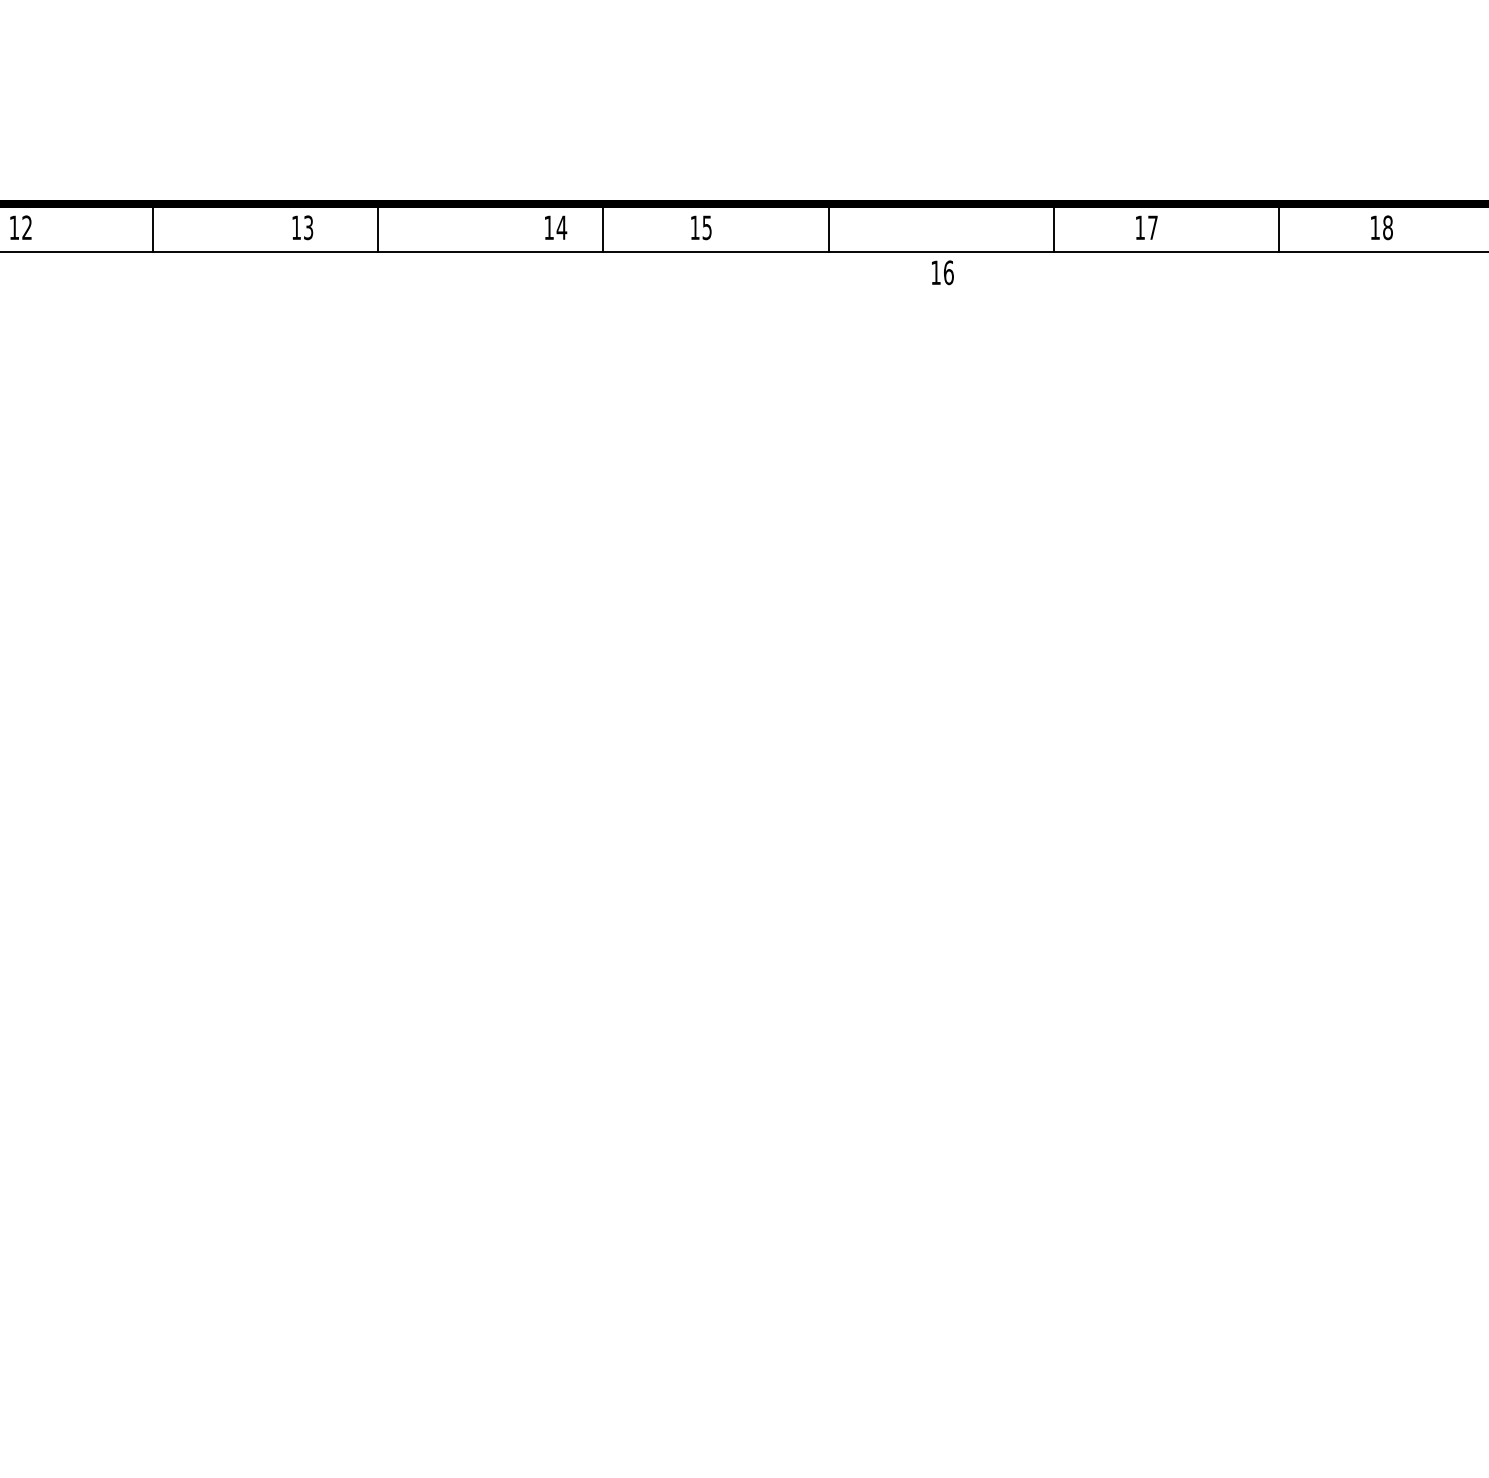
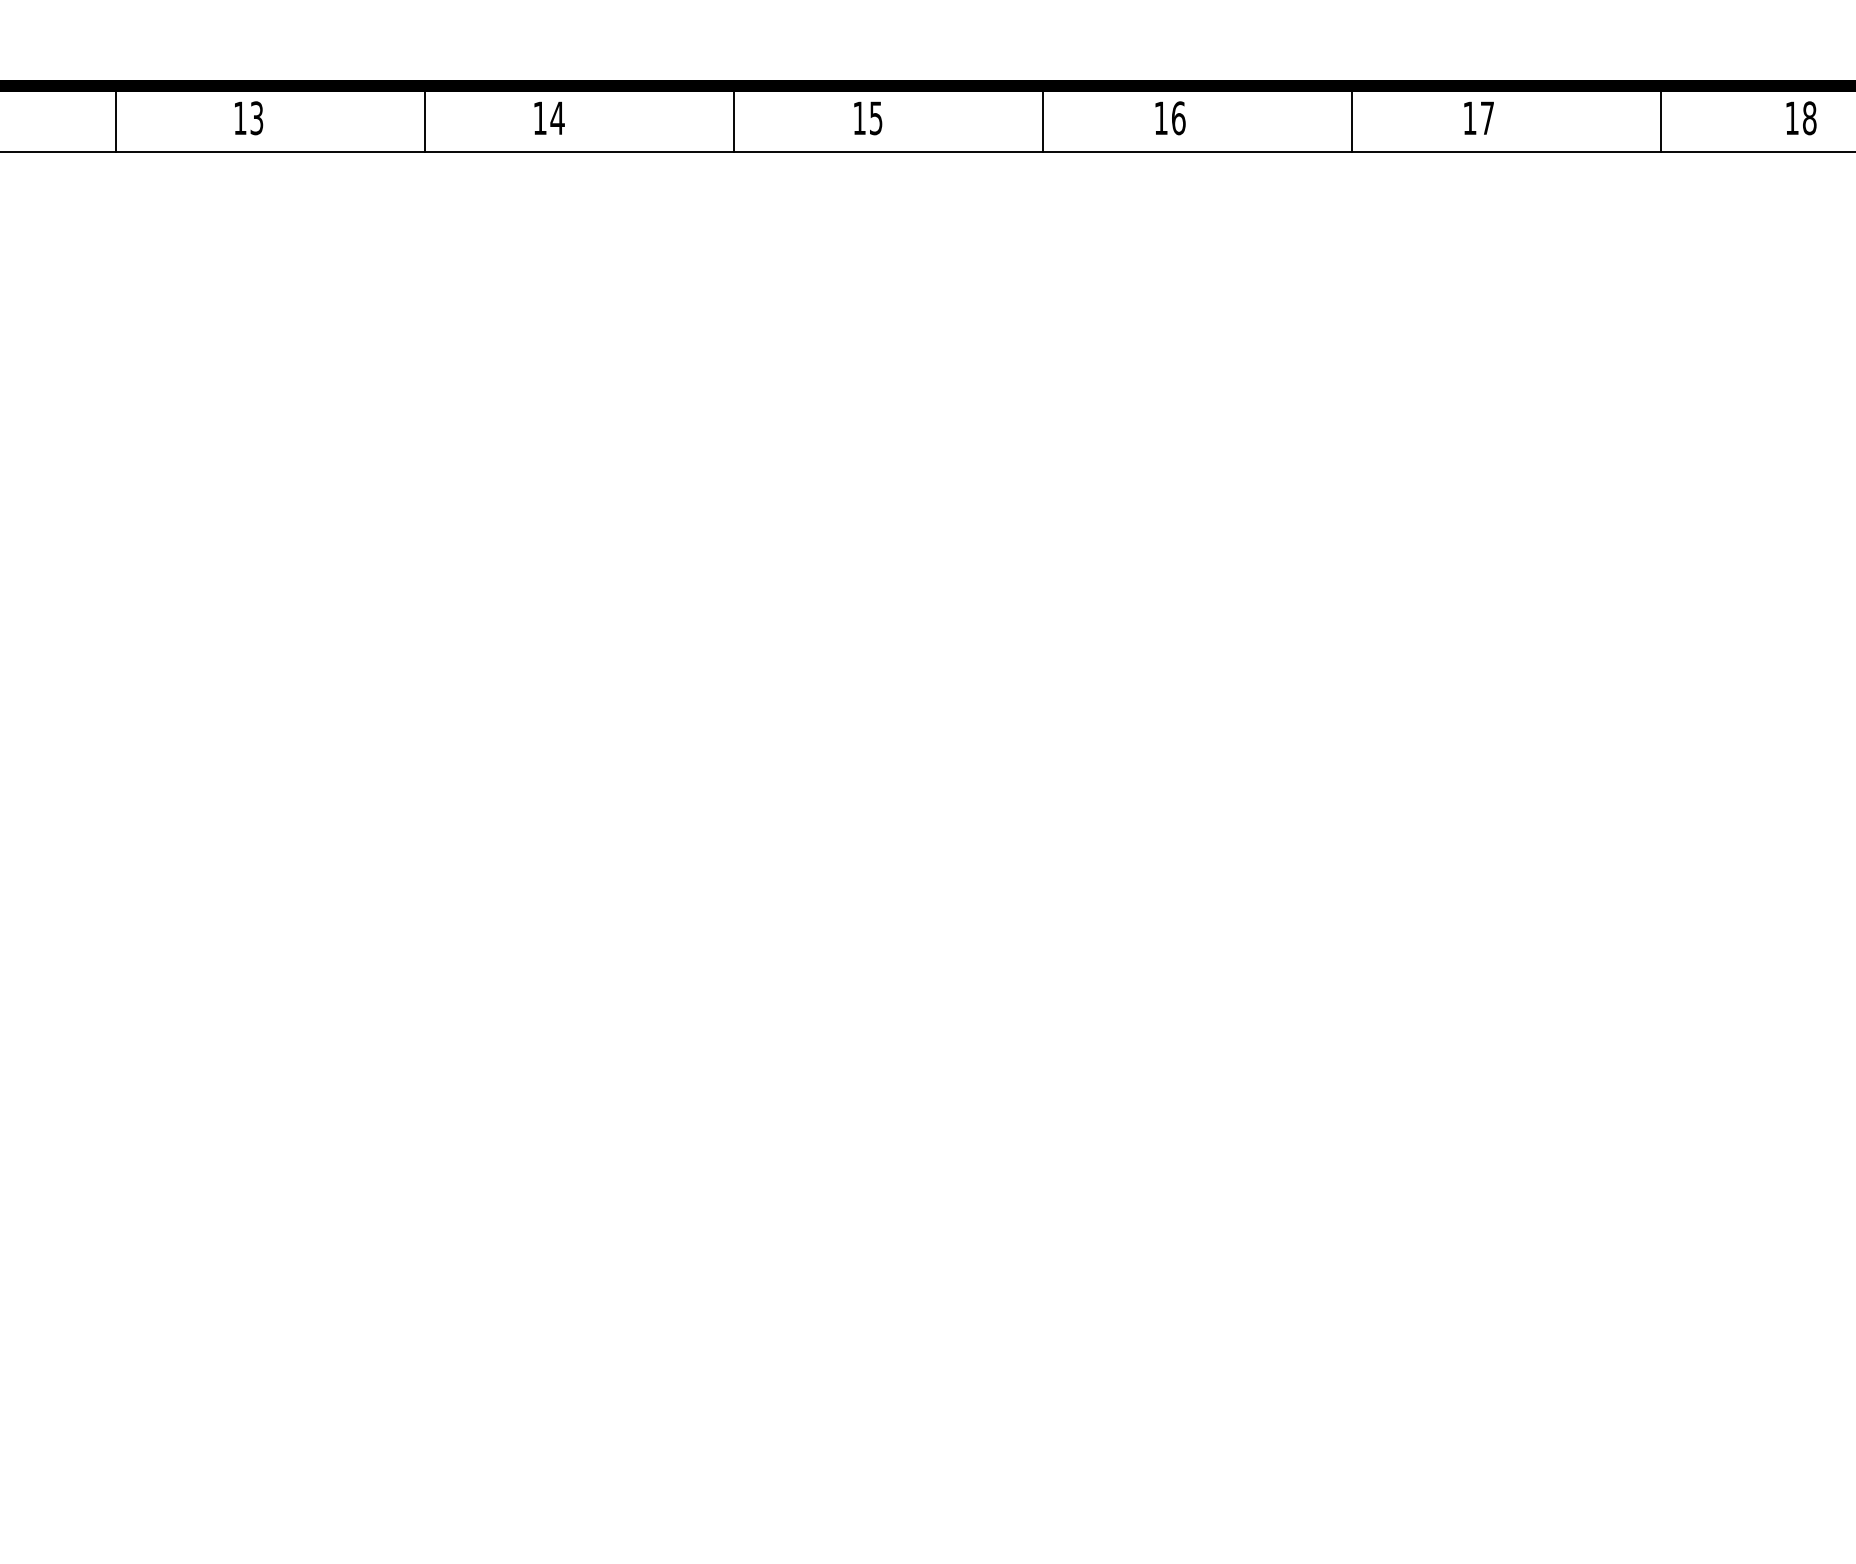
text: (302, 227) -> (248, 117), moved
text: (556, 227) -> (550, 117), moved
text: (942, 272) -> (1170, 117), moved

